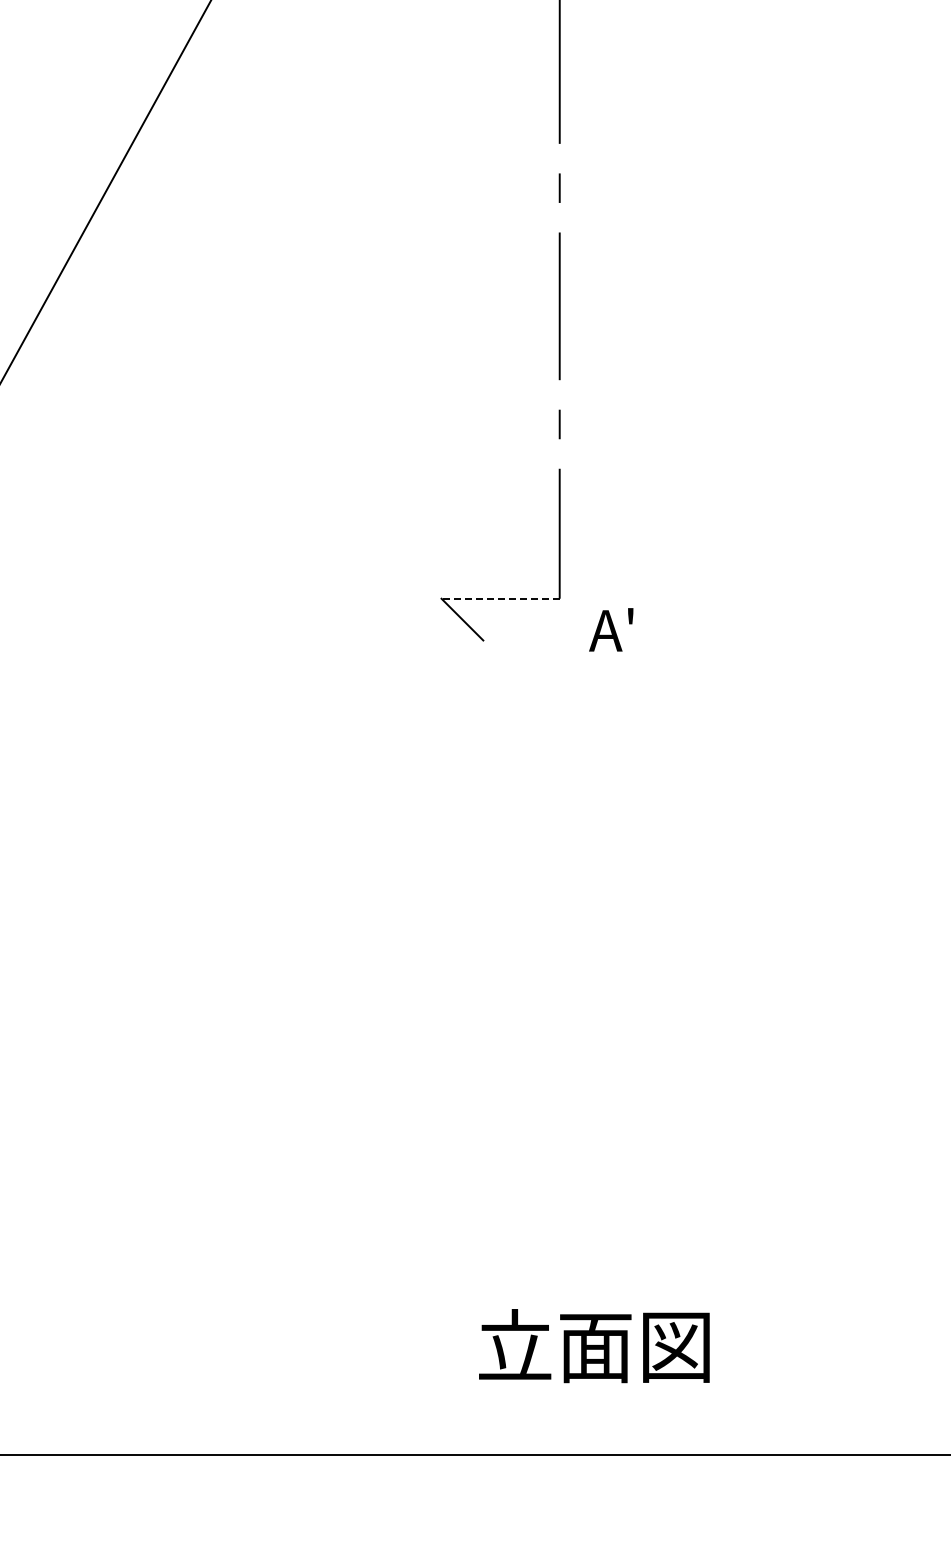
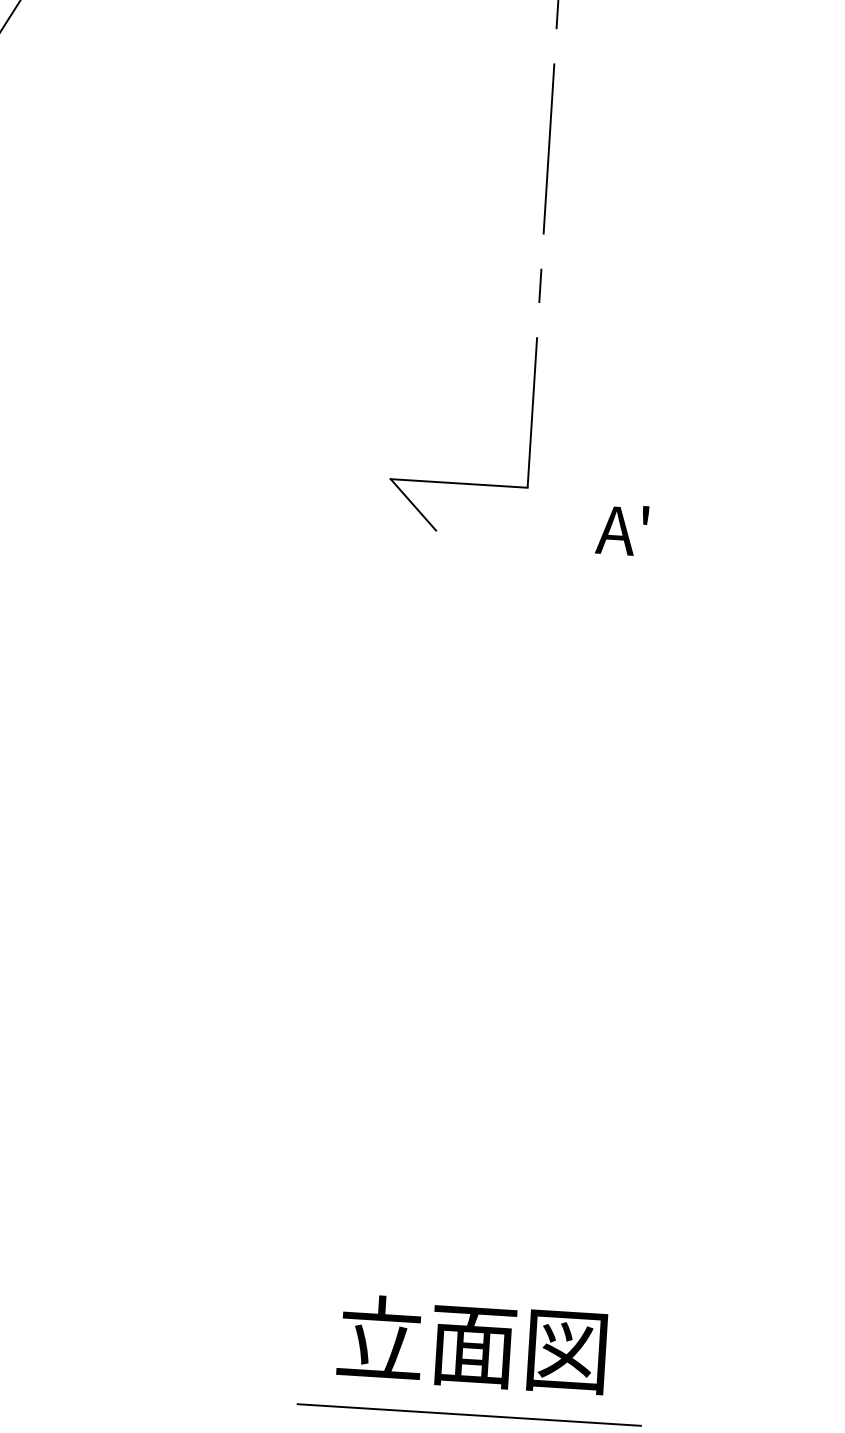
line: (500, 598) -> (459, 483), dashed -> solid
text: (611, 629) -> (622, 529), moved
text: (594, 1346) -> (472, 1344), moved
line: (559, 1398) -> (469, 1414), added

